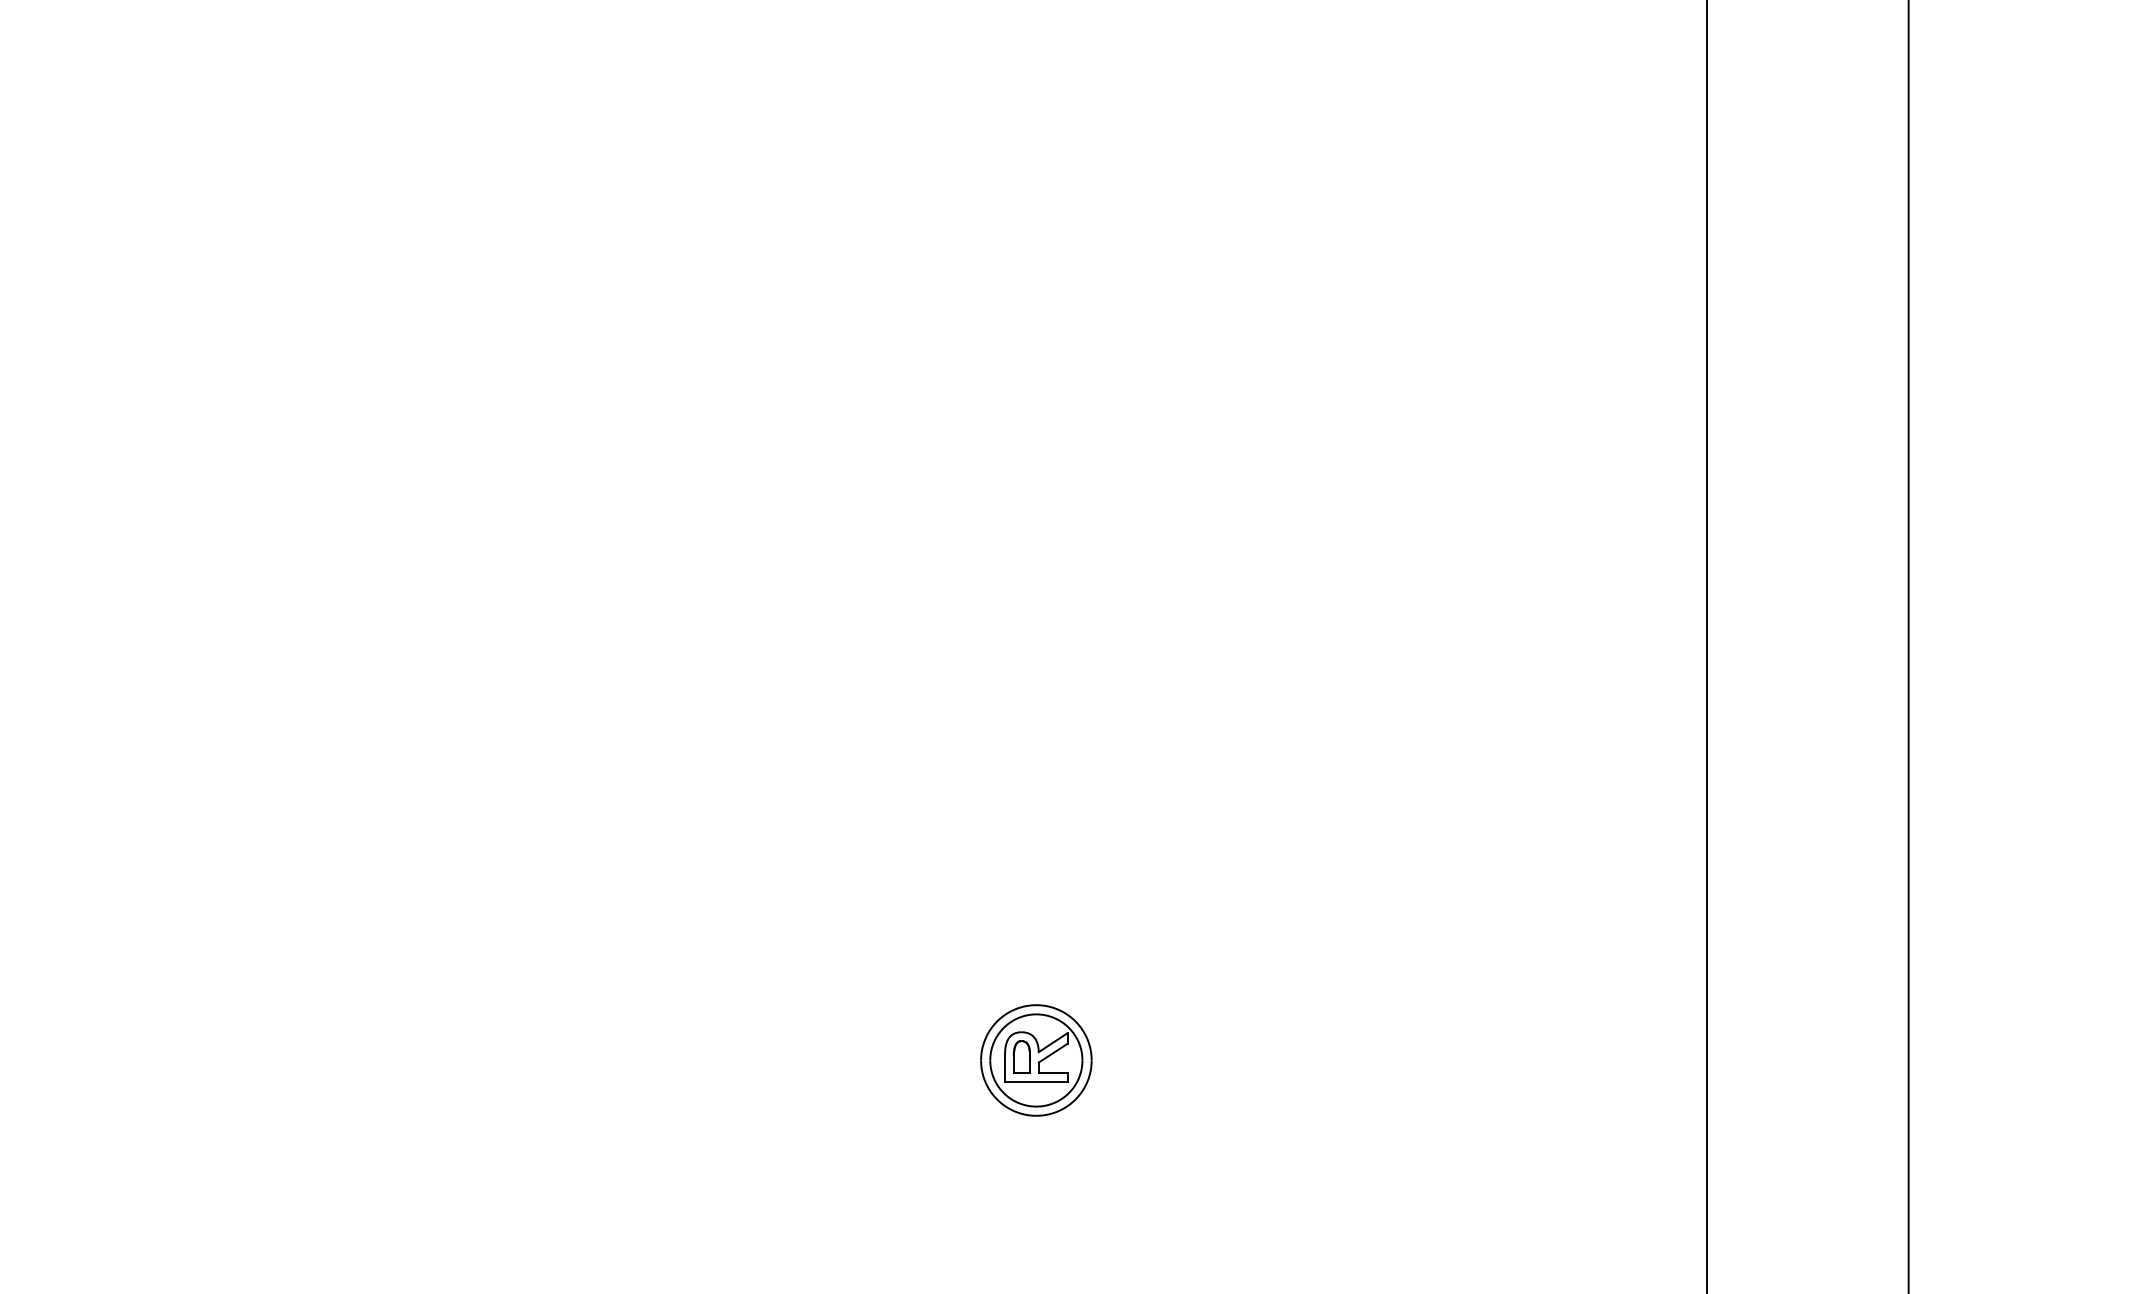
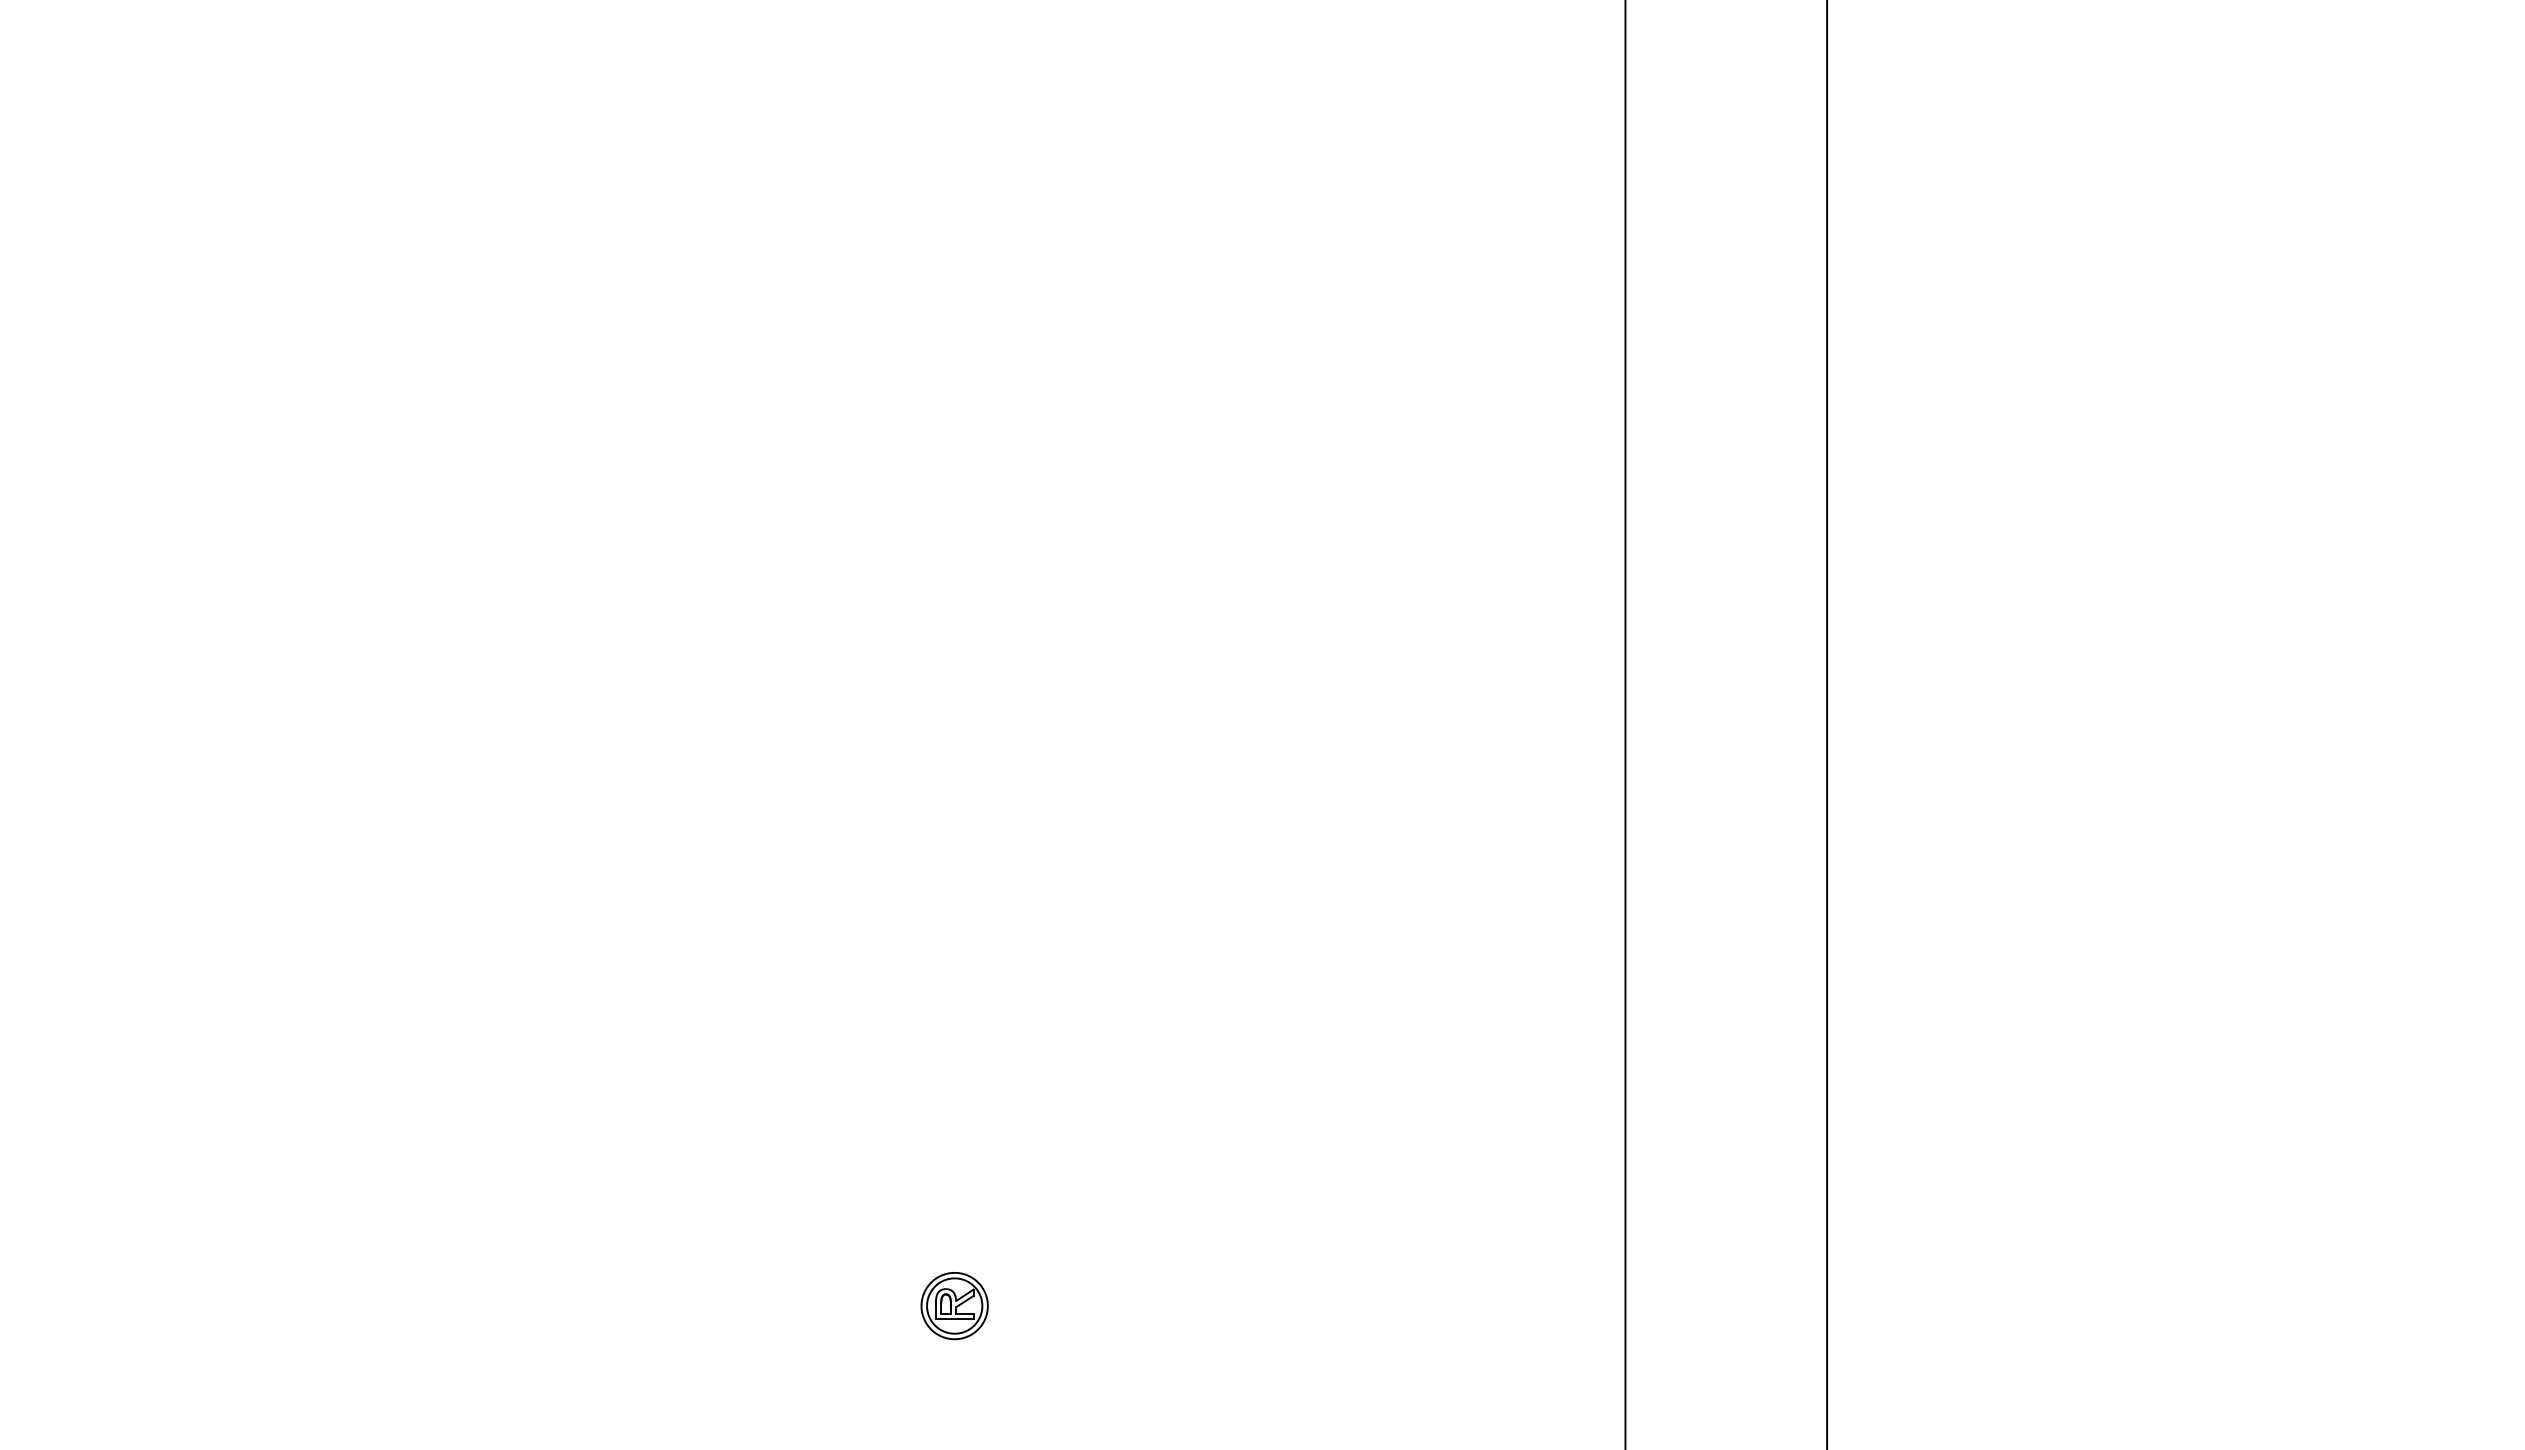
part: (1036, 1059) -> (954, 1305), size x0.6

